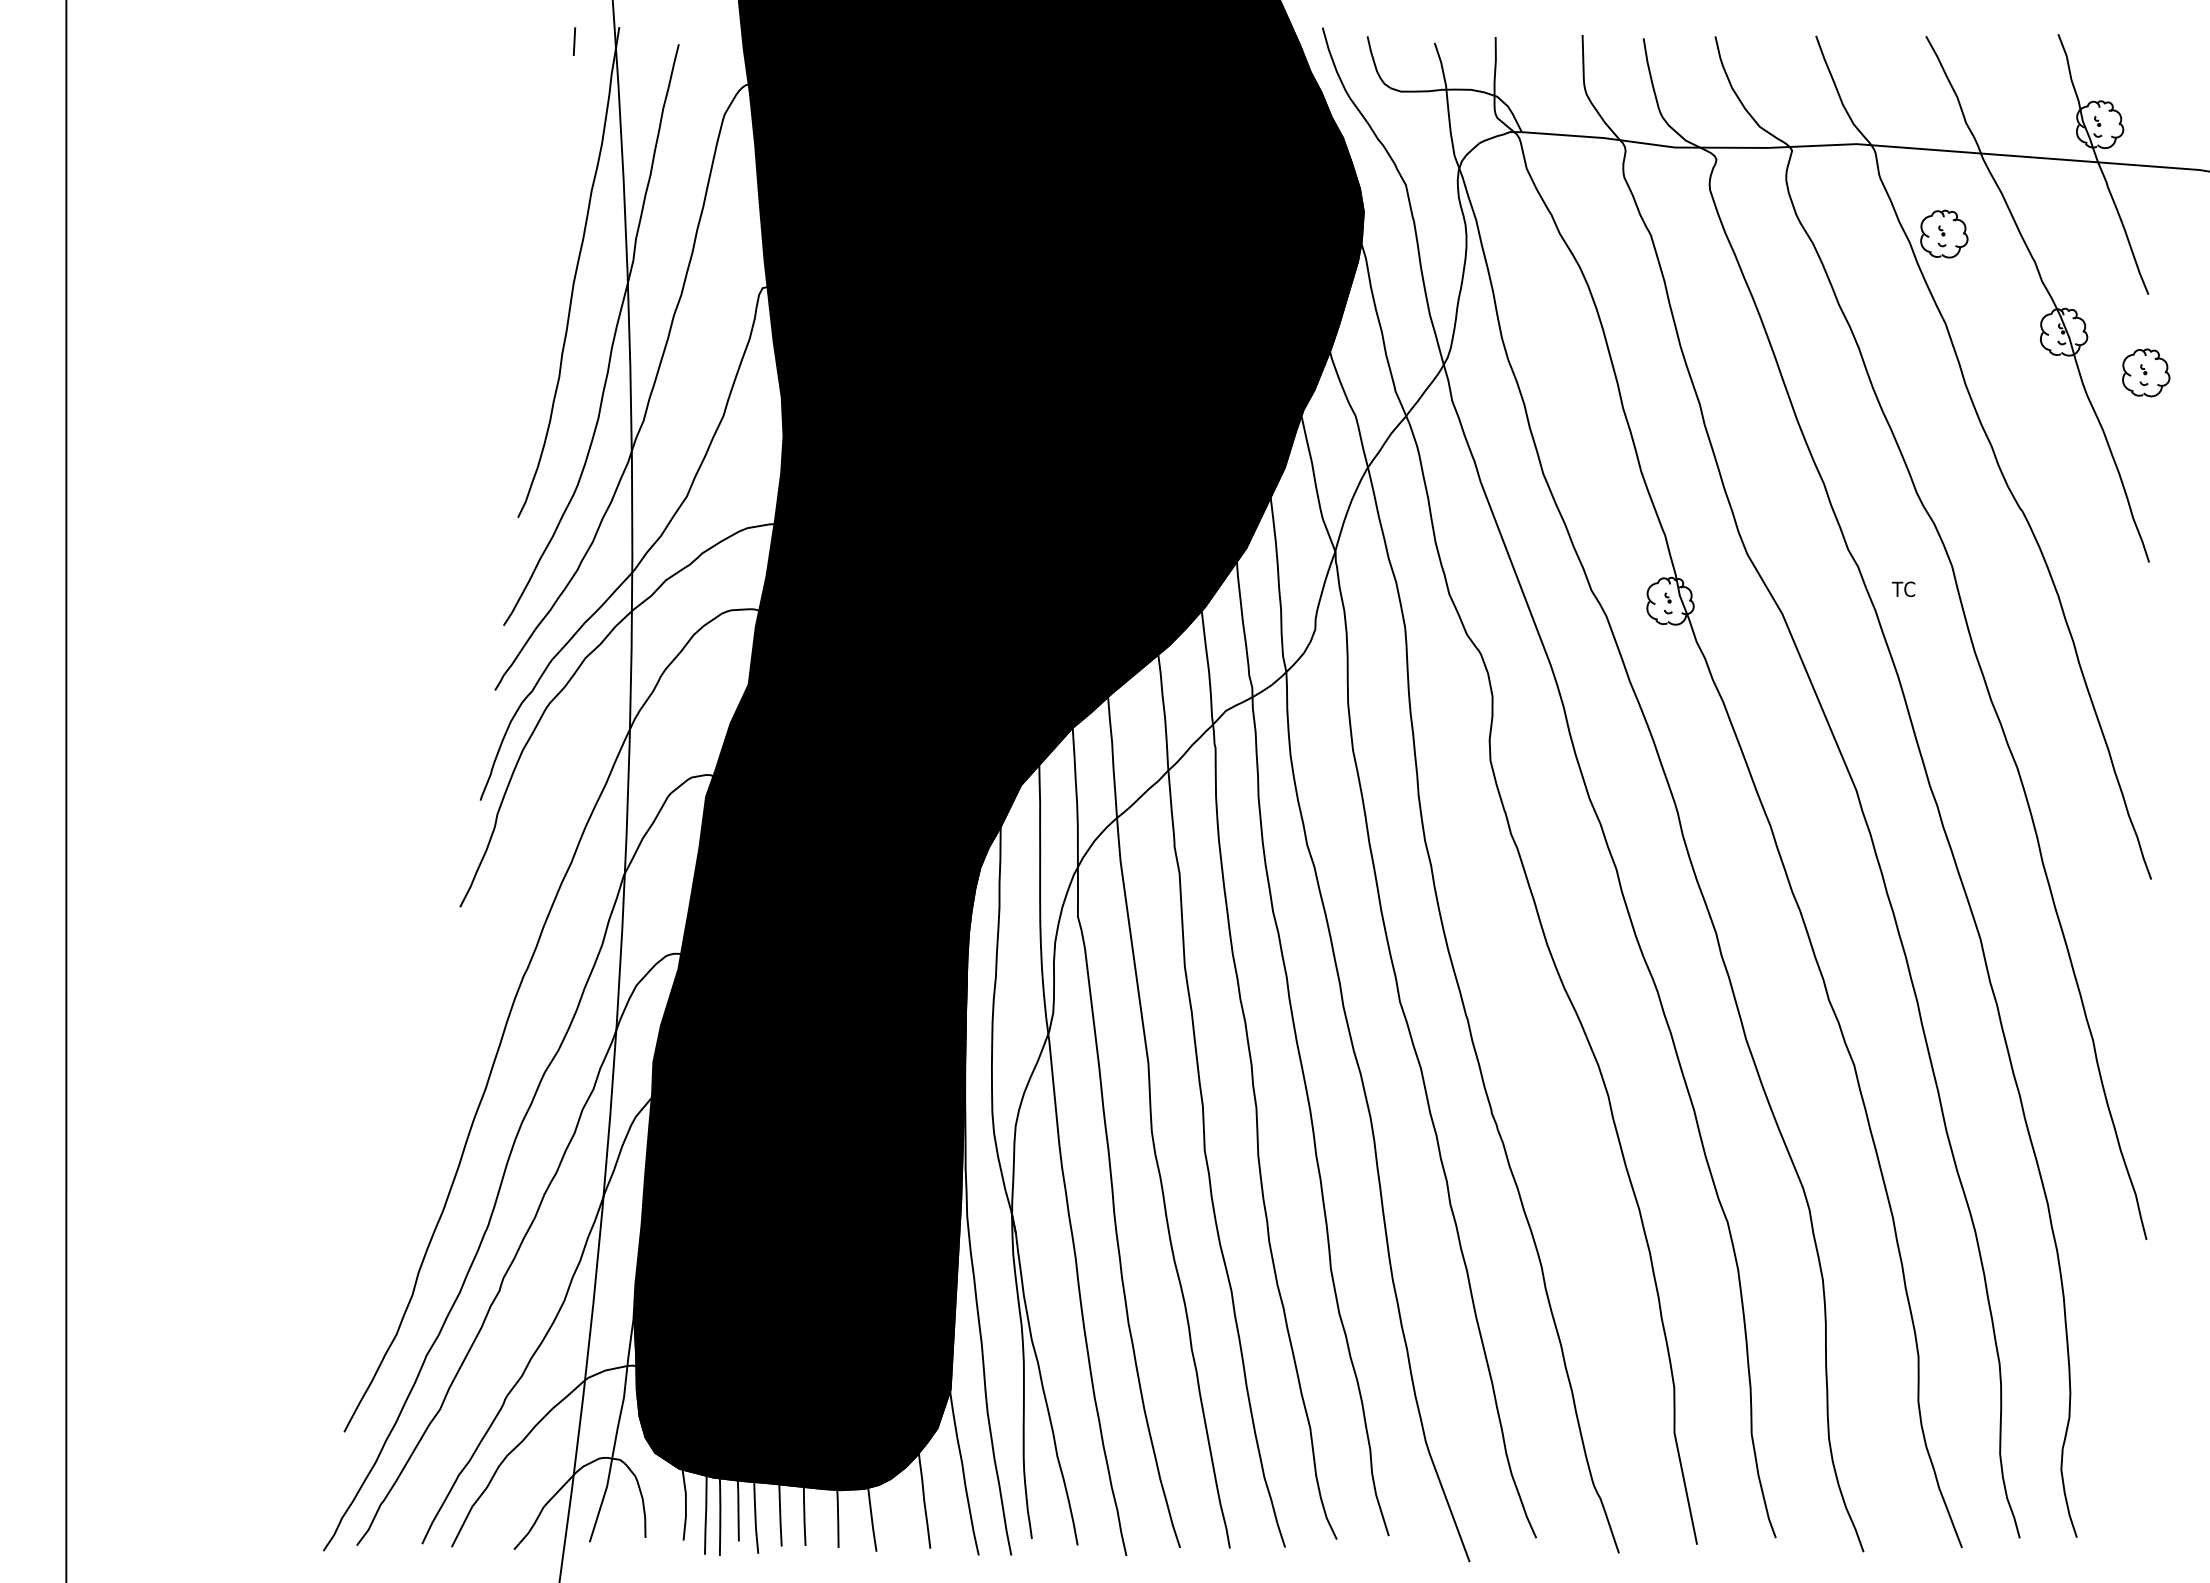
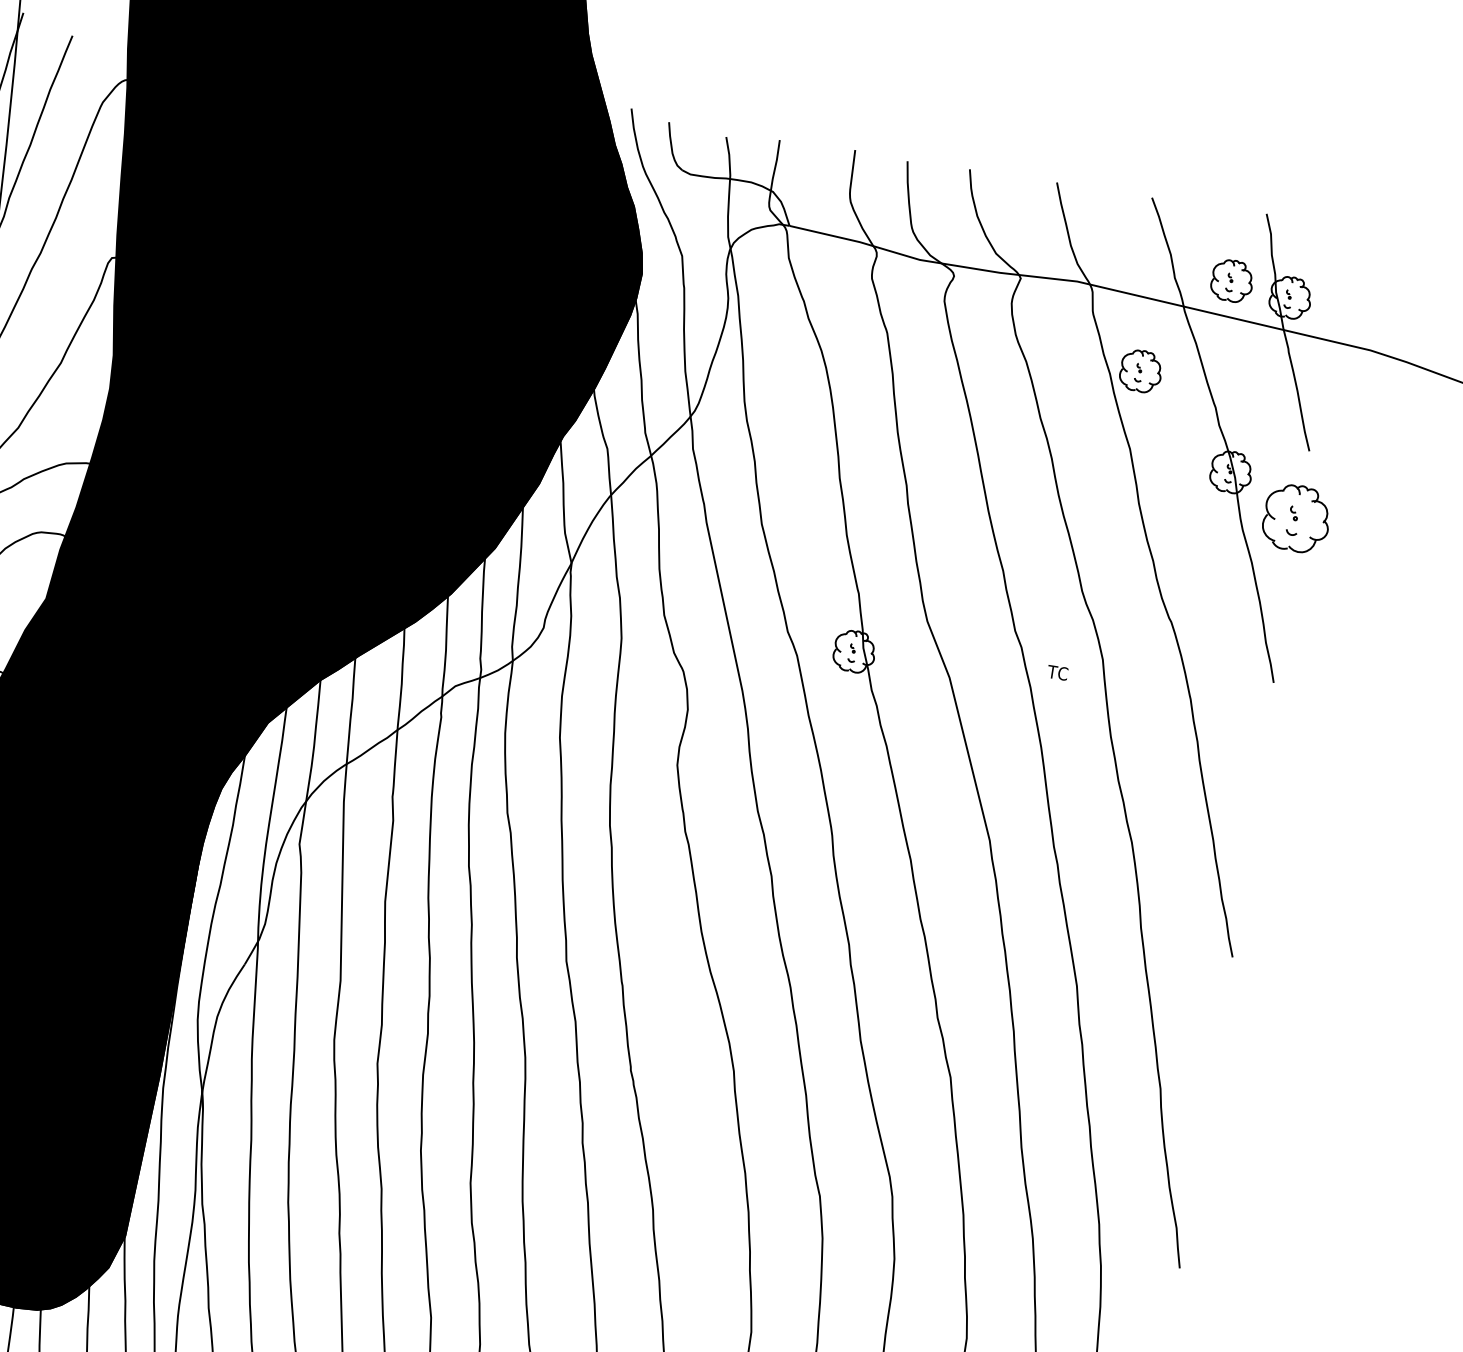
part: (2031, 115) -> (1232, 280), added
part: (2146, 372) -> (1297, 518), size x1.6

